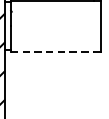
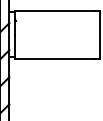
line: (53, 51) -> (55, 58), dashed -> solid

